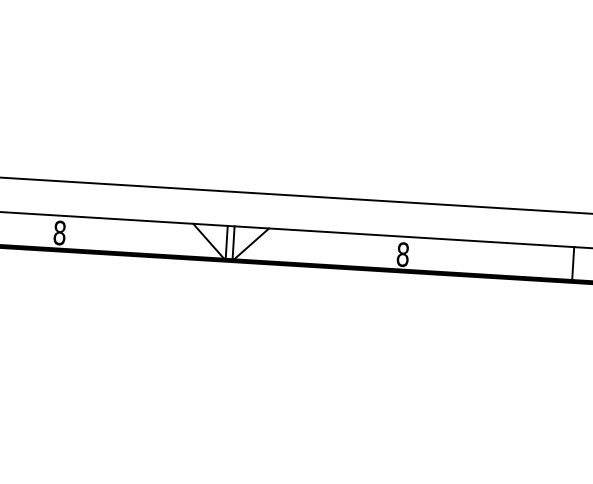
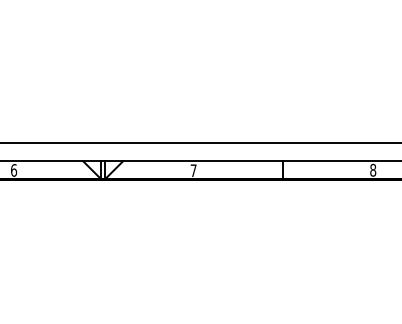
text: (60, 233) -> (14, 170), 8 -> 6
text: (402, 254) -> (193, 170), 8 -> 7

